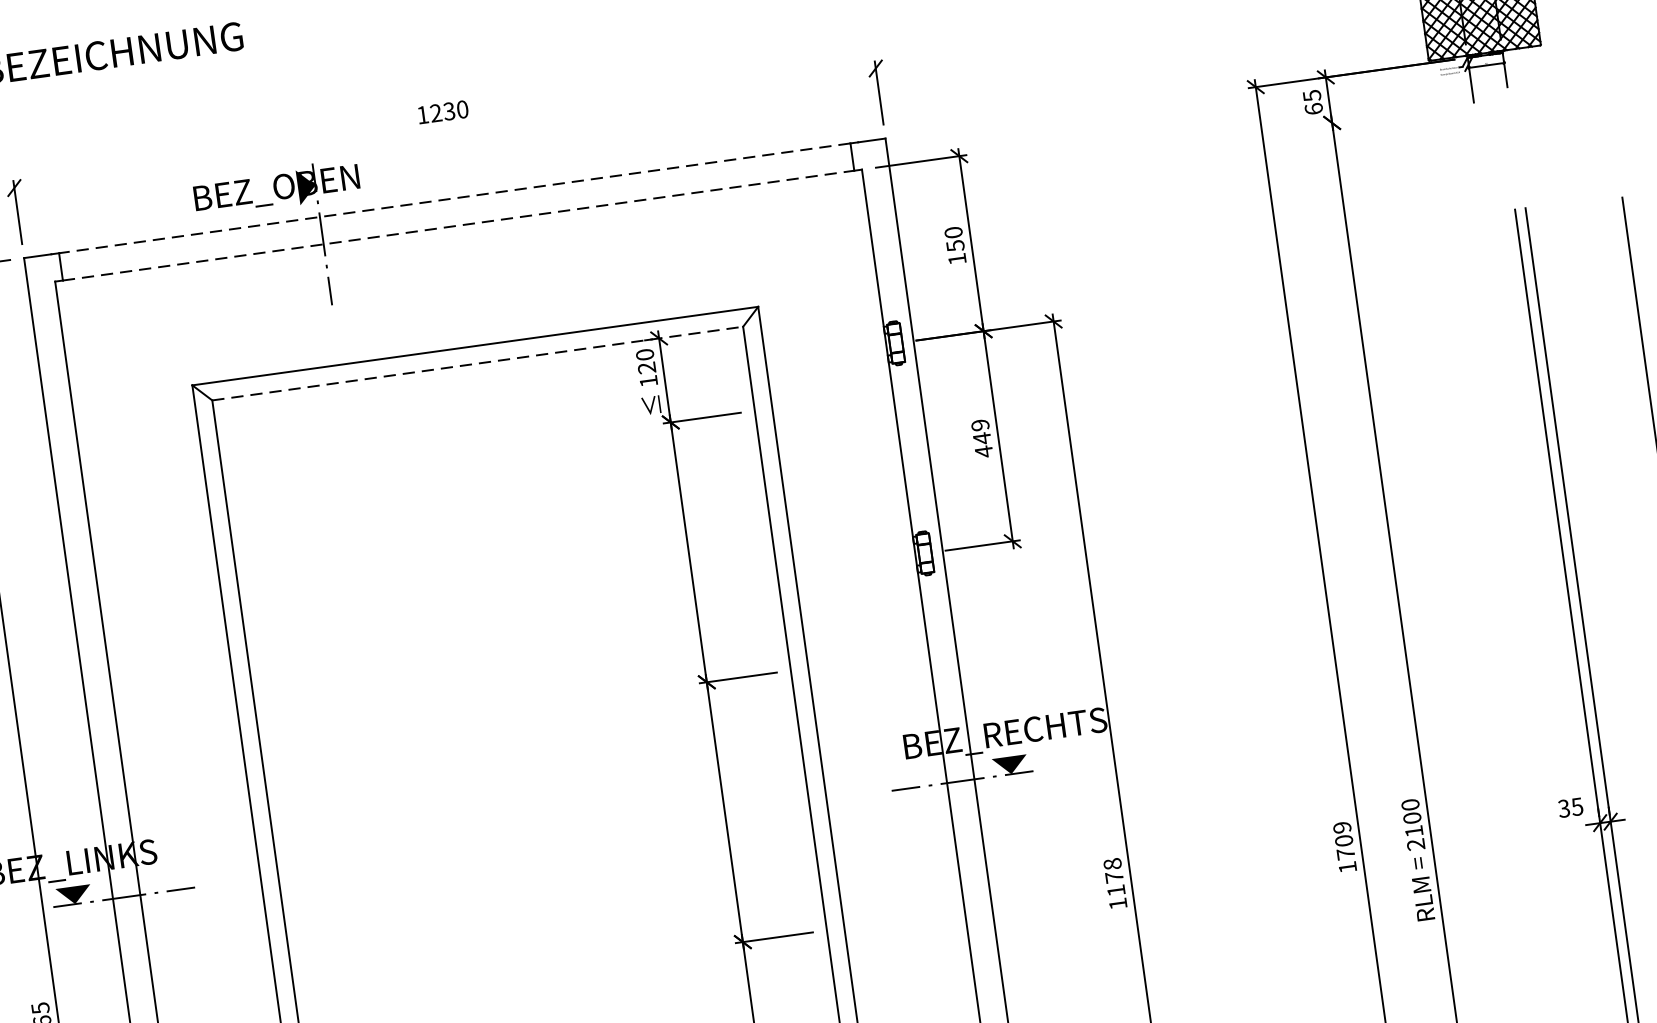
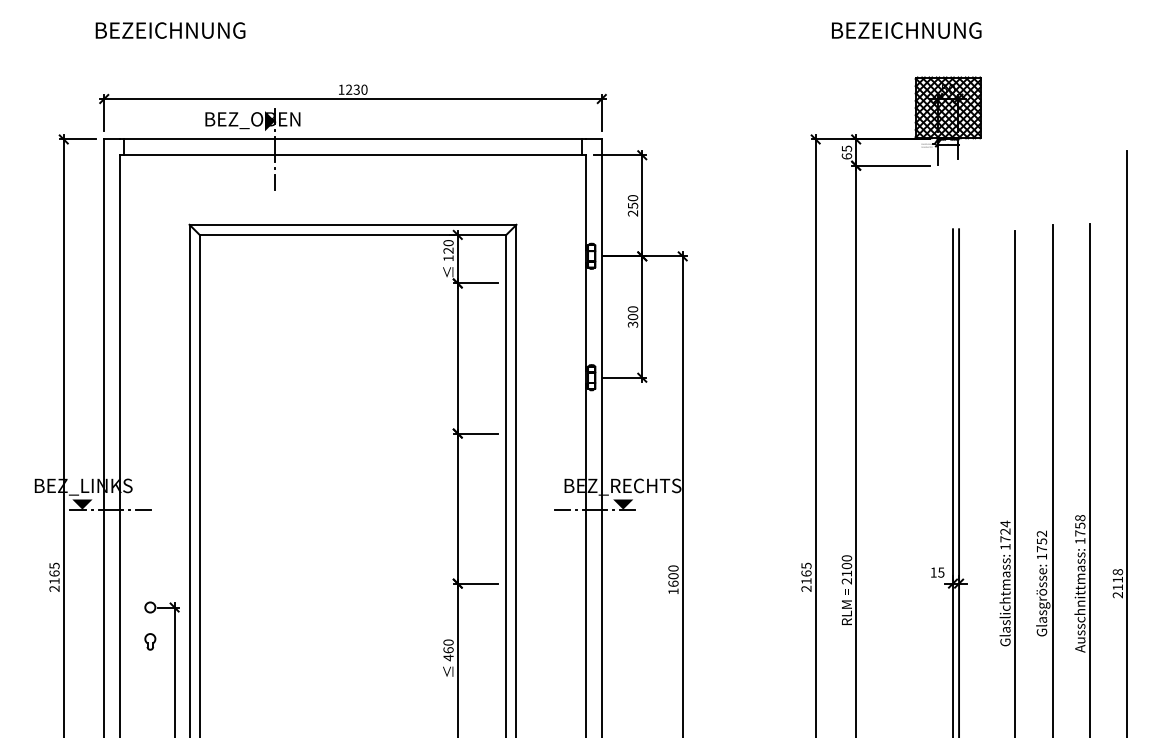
line: (1393, 114) -> (891, 165), added
line: (444, 129) -> (352, 99), added
line: (455, 198) -> (353, 139), dashed -> solid
line: (459, 225) -> (353, 155), dashed -> solid
text: (956, 259) -> (632, 213), 150 -> 250
line: (478, 362) -> (353, 234), dashed -> solid
text: (981, 439) -> (632, 317), 449 -> 300
text: (1563, 808) -> (933, 572), 35 -> 15
text: (1344, 845) -> (806, 576), 1709 -> 2165
text: (1114, 876) -> (673, 575), 1178 -> 1600

